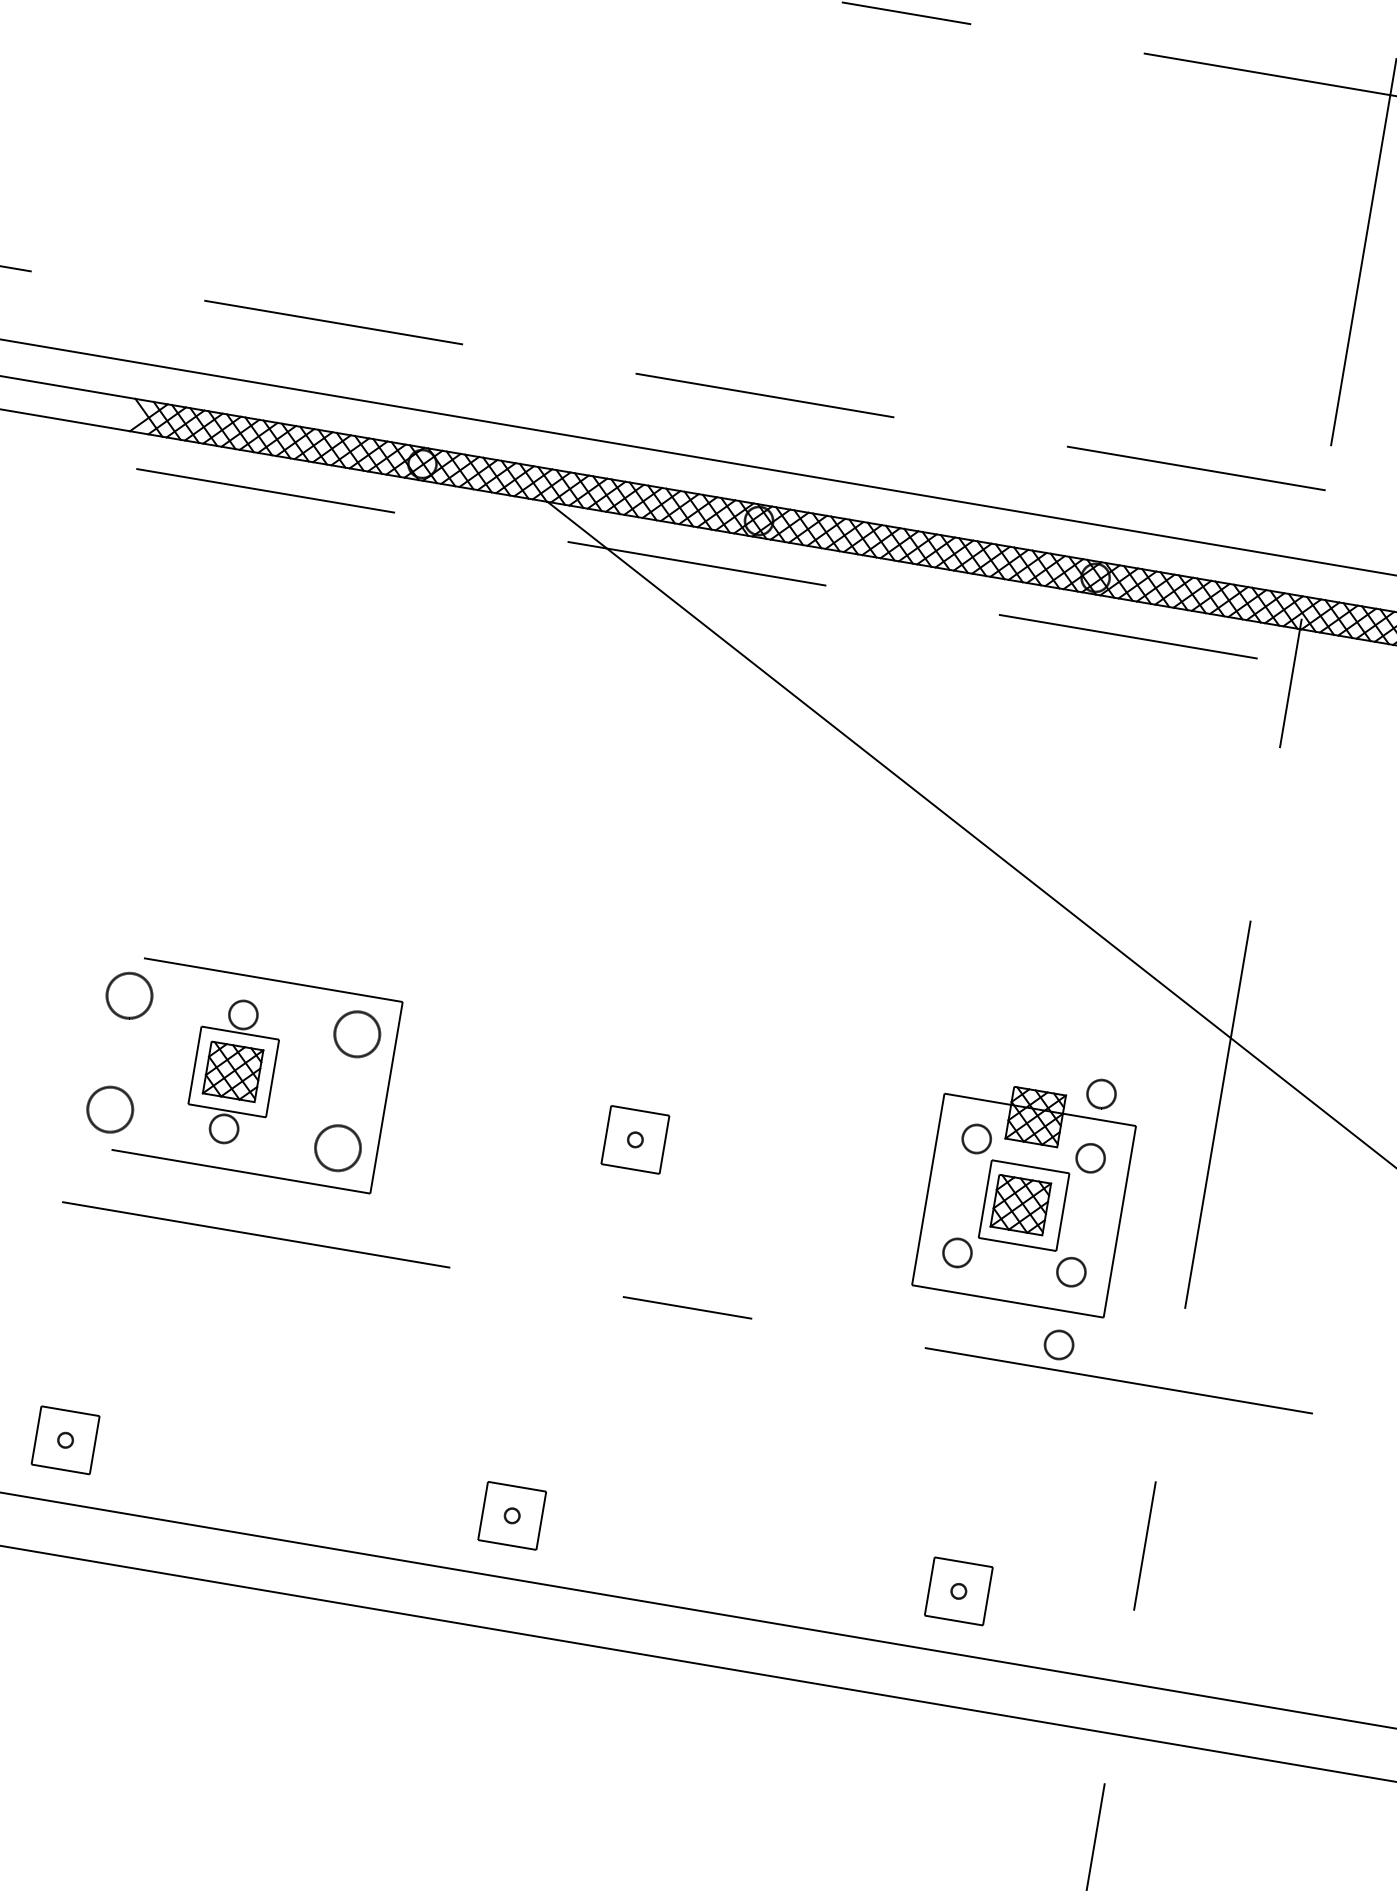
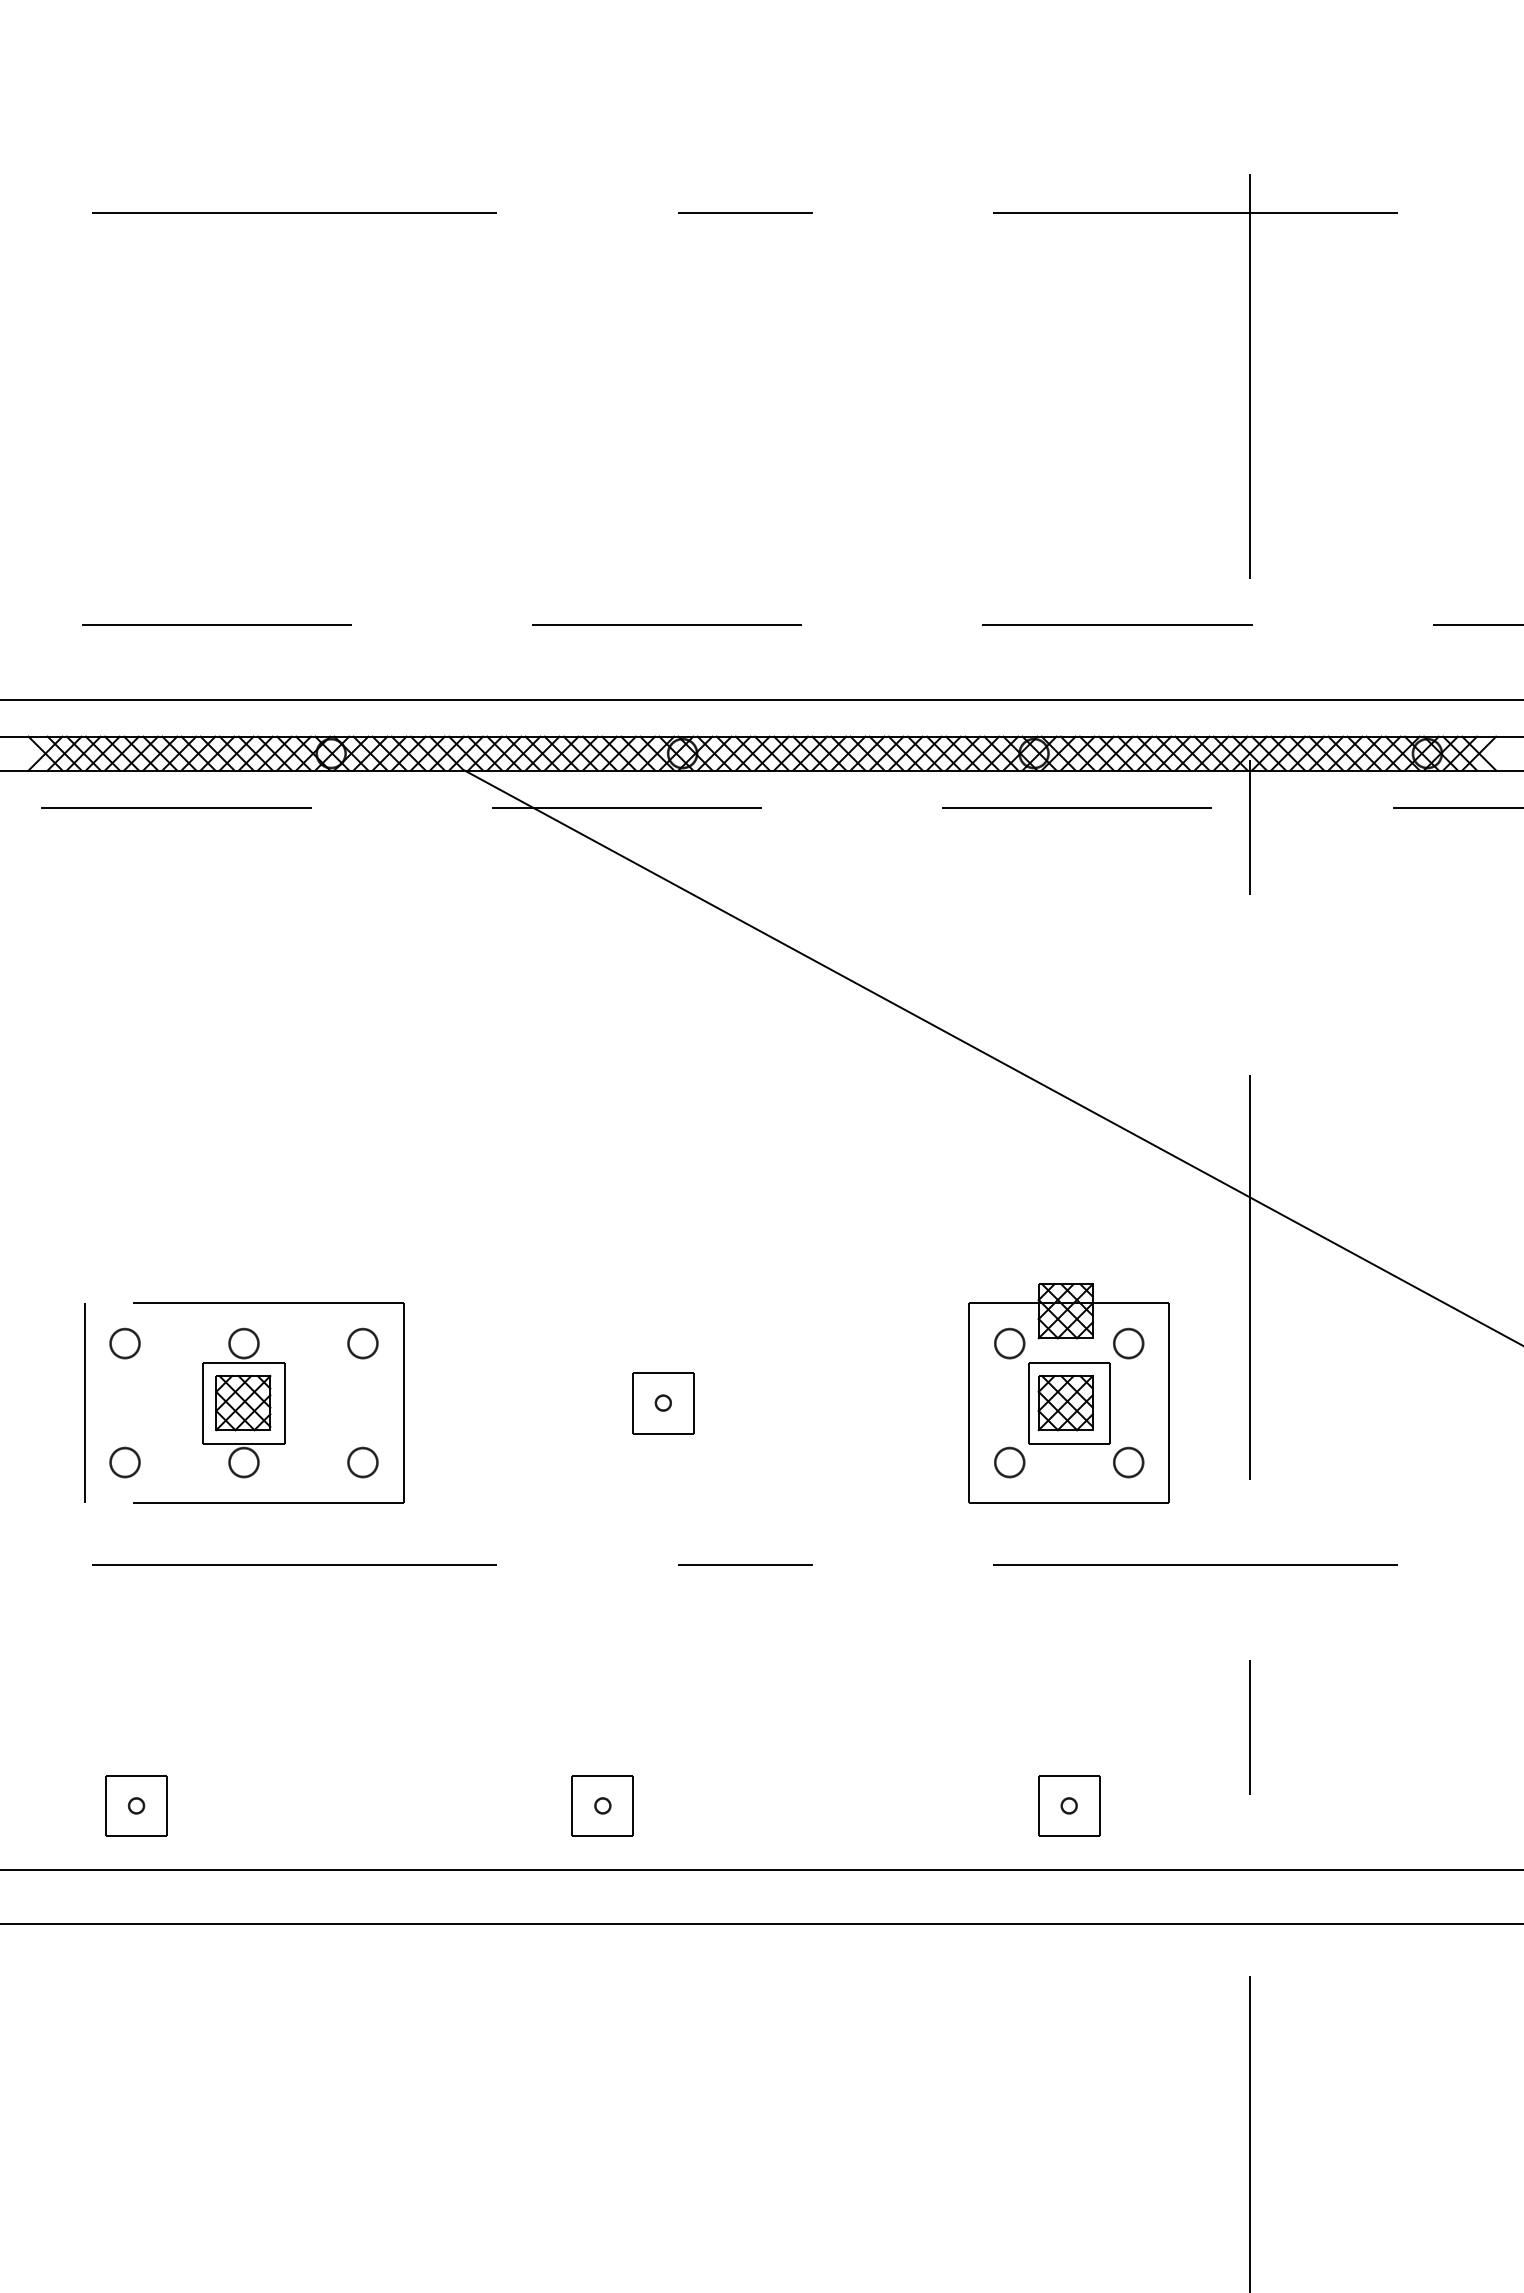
part: (128, 995) -> (124, 1343), size x0.62
part: (356, 1034) -> (362, 1343), size x0.62
line: (80, 1046) -> (84, 1403), added
part: (1101, 1093) -> (1128, 1276), removed
part: (109, 1109) -> (124, 1462), size x0.62
part: (337, 1148) -> (362, 1462), size x0.62
part: (1058, 1344) -> (1128, 1538), removed

